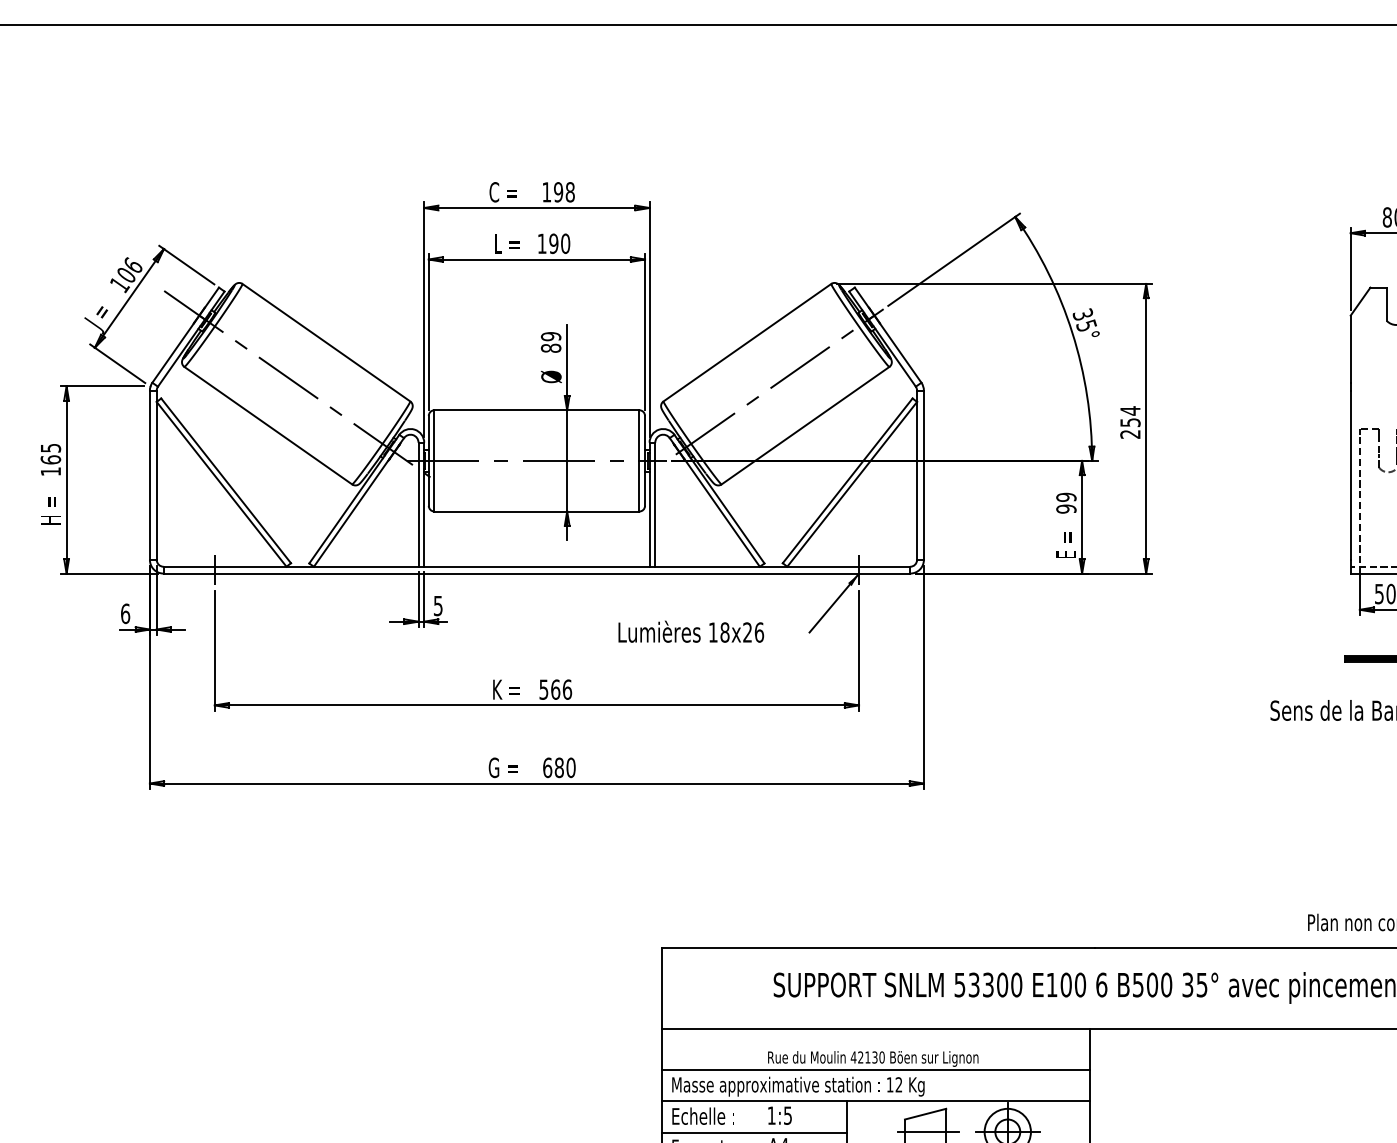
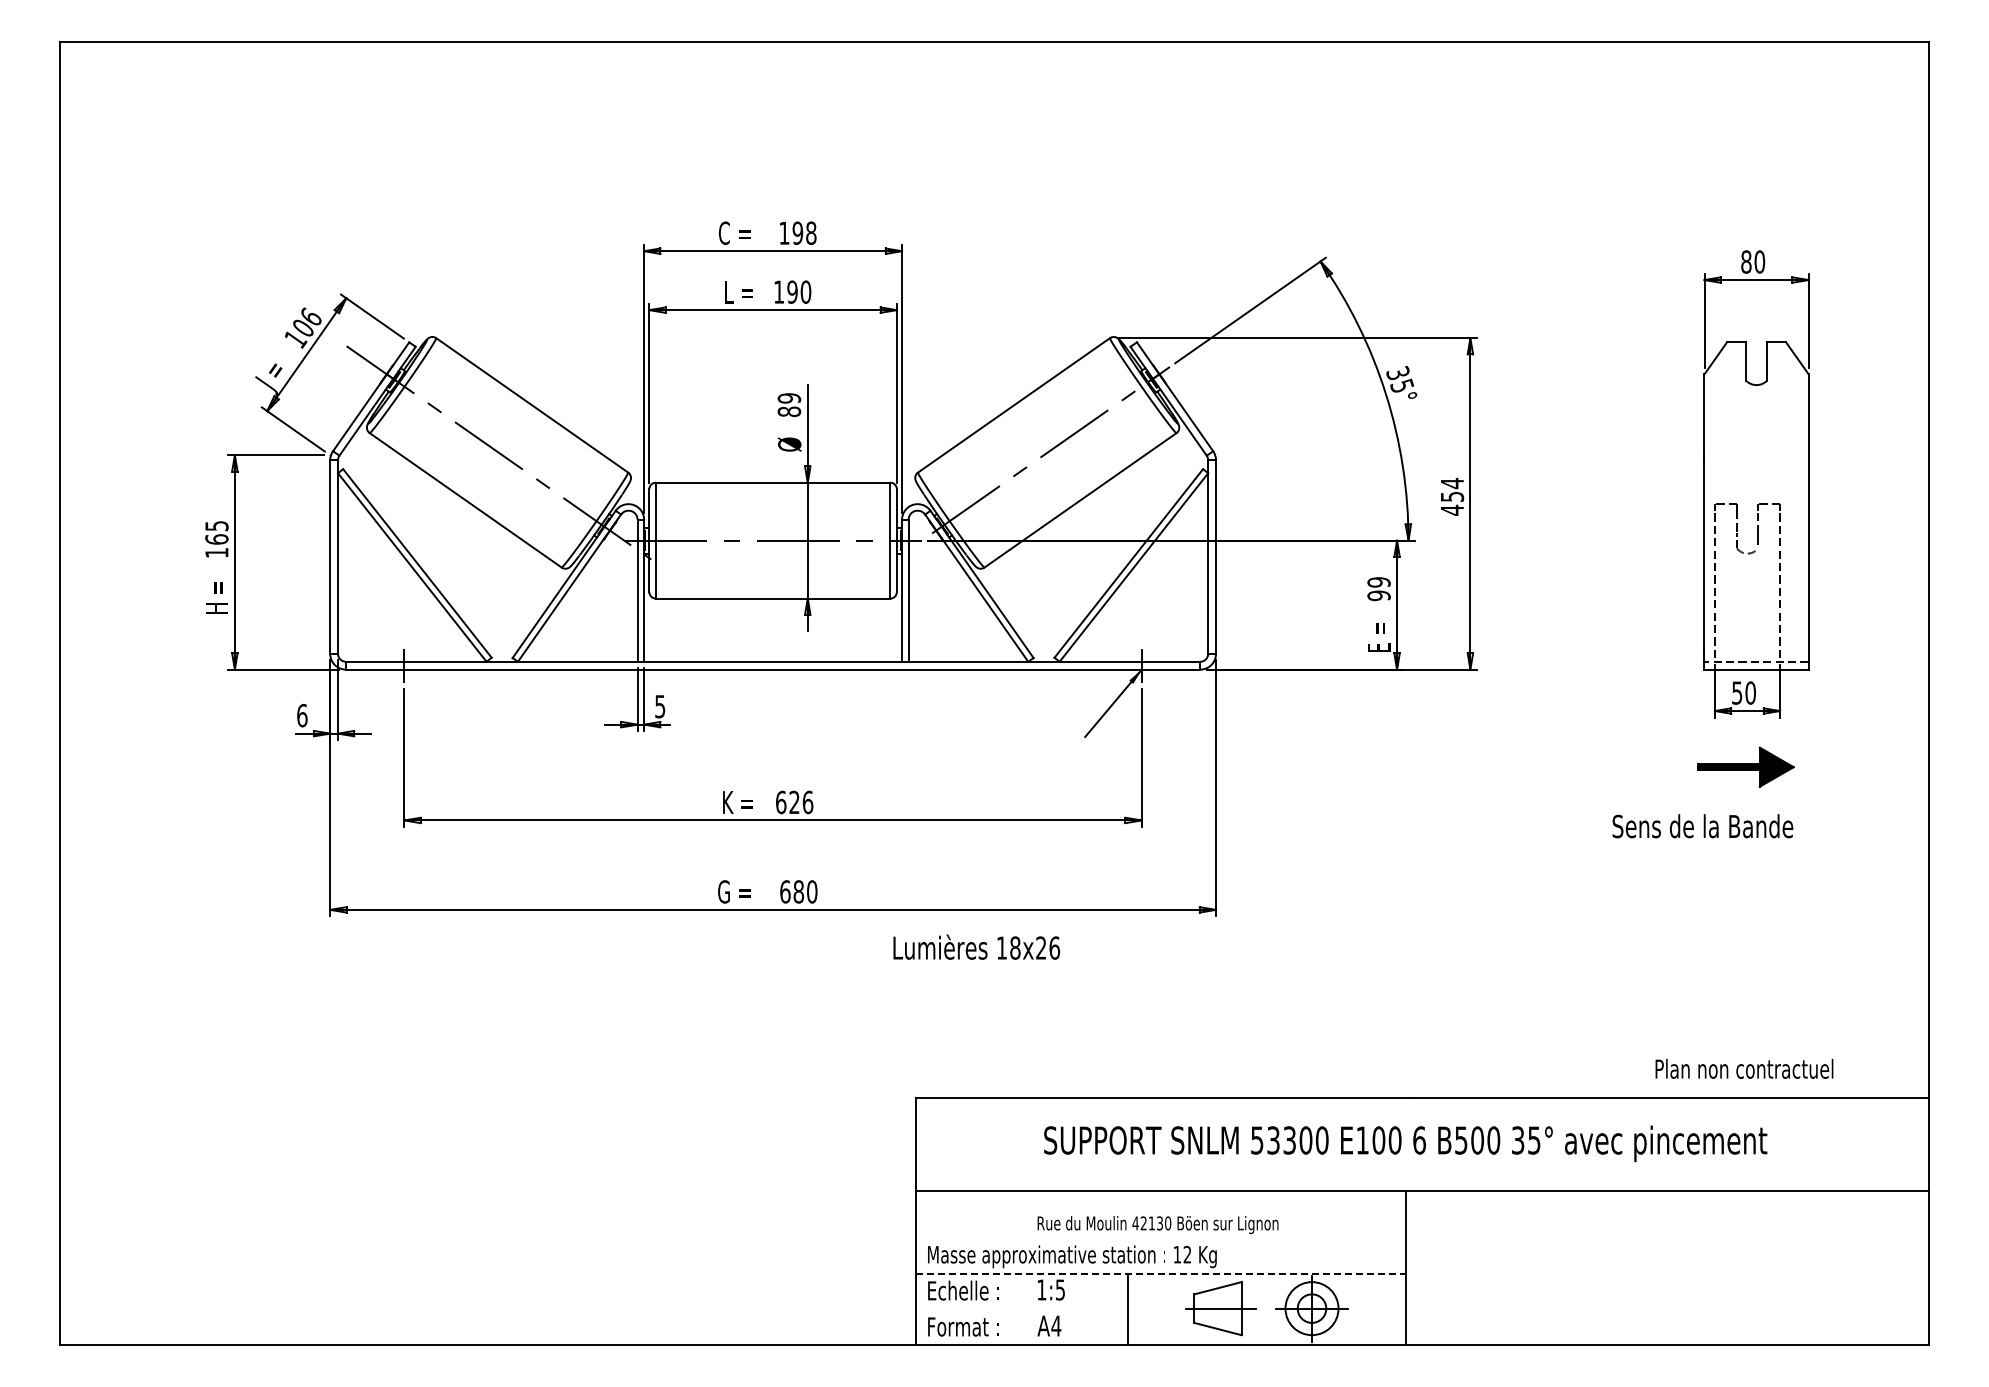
text: (1129, 433) -> (1451, 509), 254 -> 454
text: (691, 631) -> (976, 946), moved
text: (549, 689) -> (787, 802), 566 -> 626
line: (875, 1069) -> (1160, 1237), removed
line: (876, 1101) -> (1161, 1273), solid -> dashed
line: (753, 1132) -> (1021, 1309), removed

